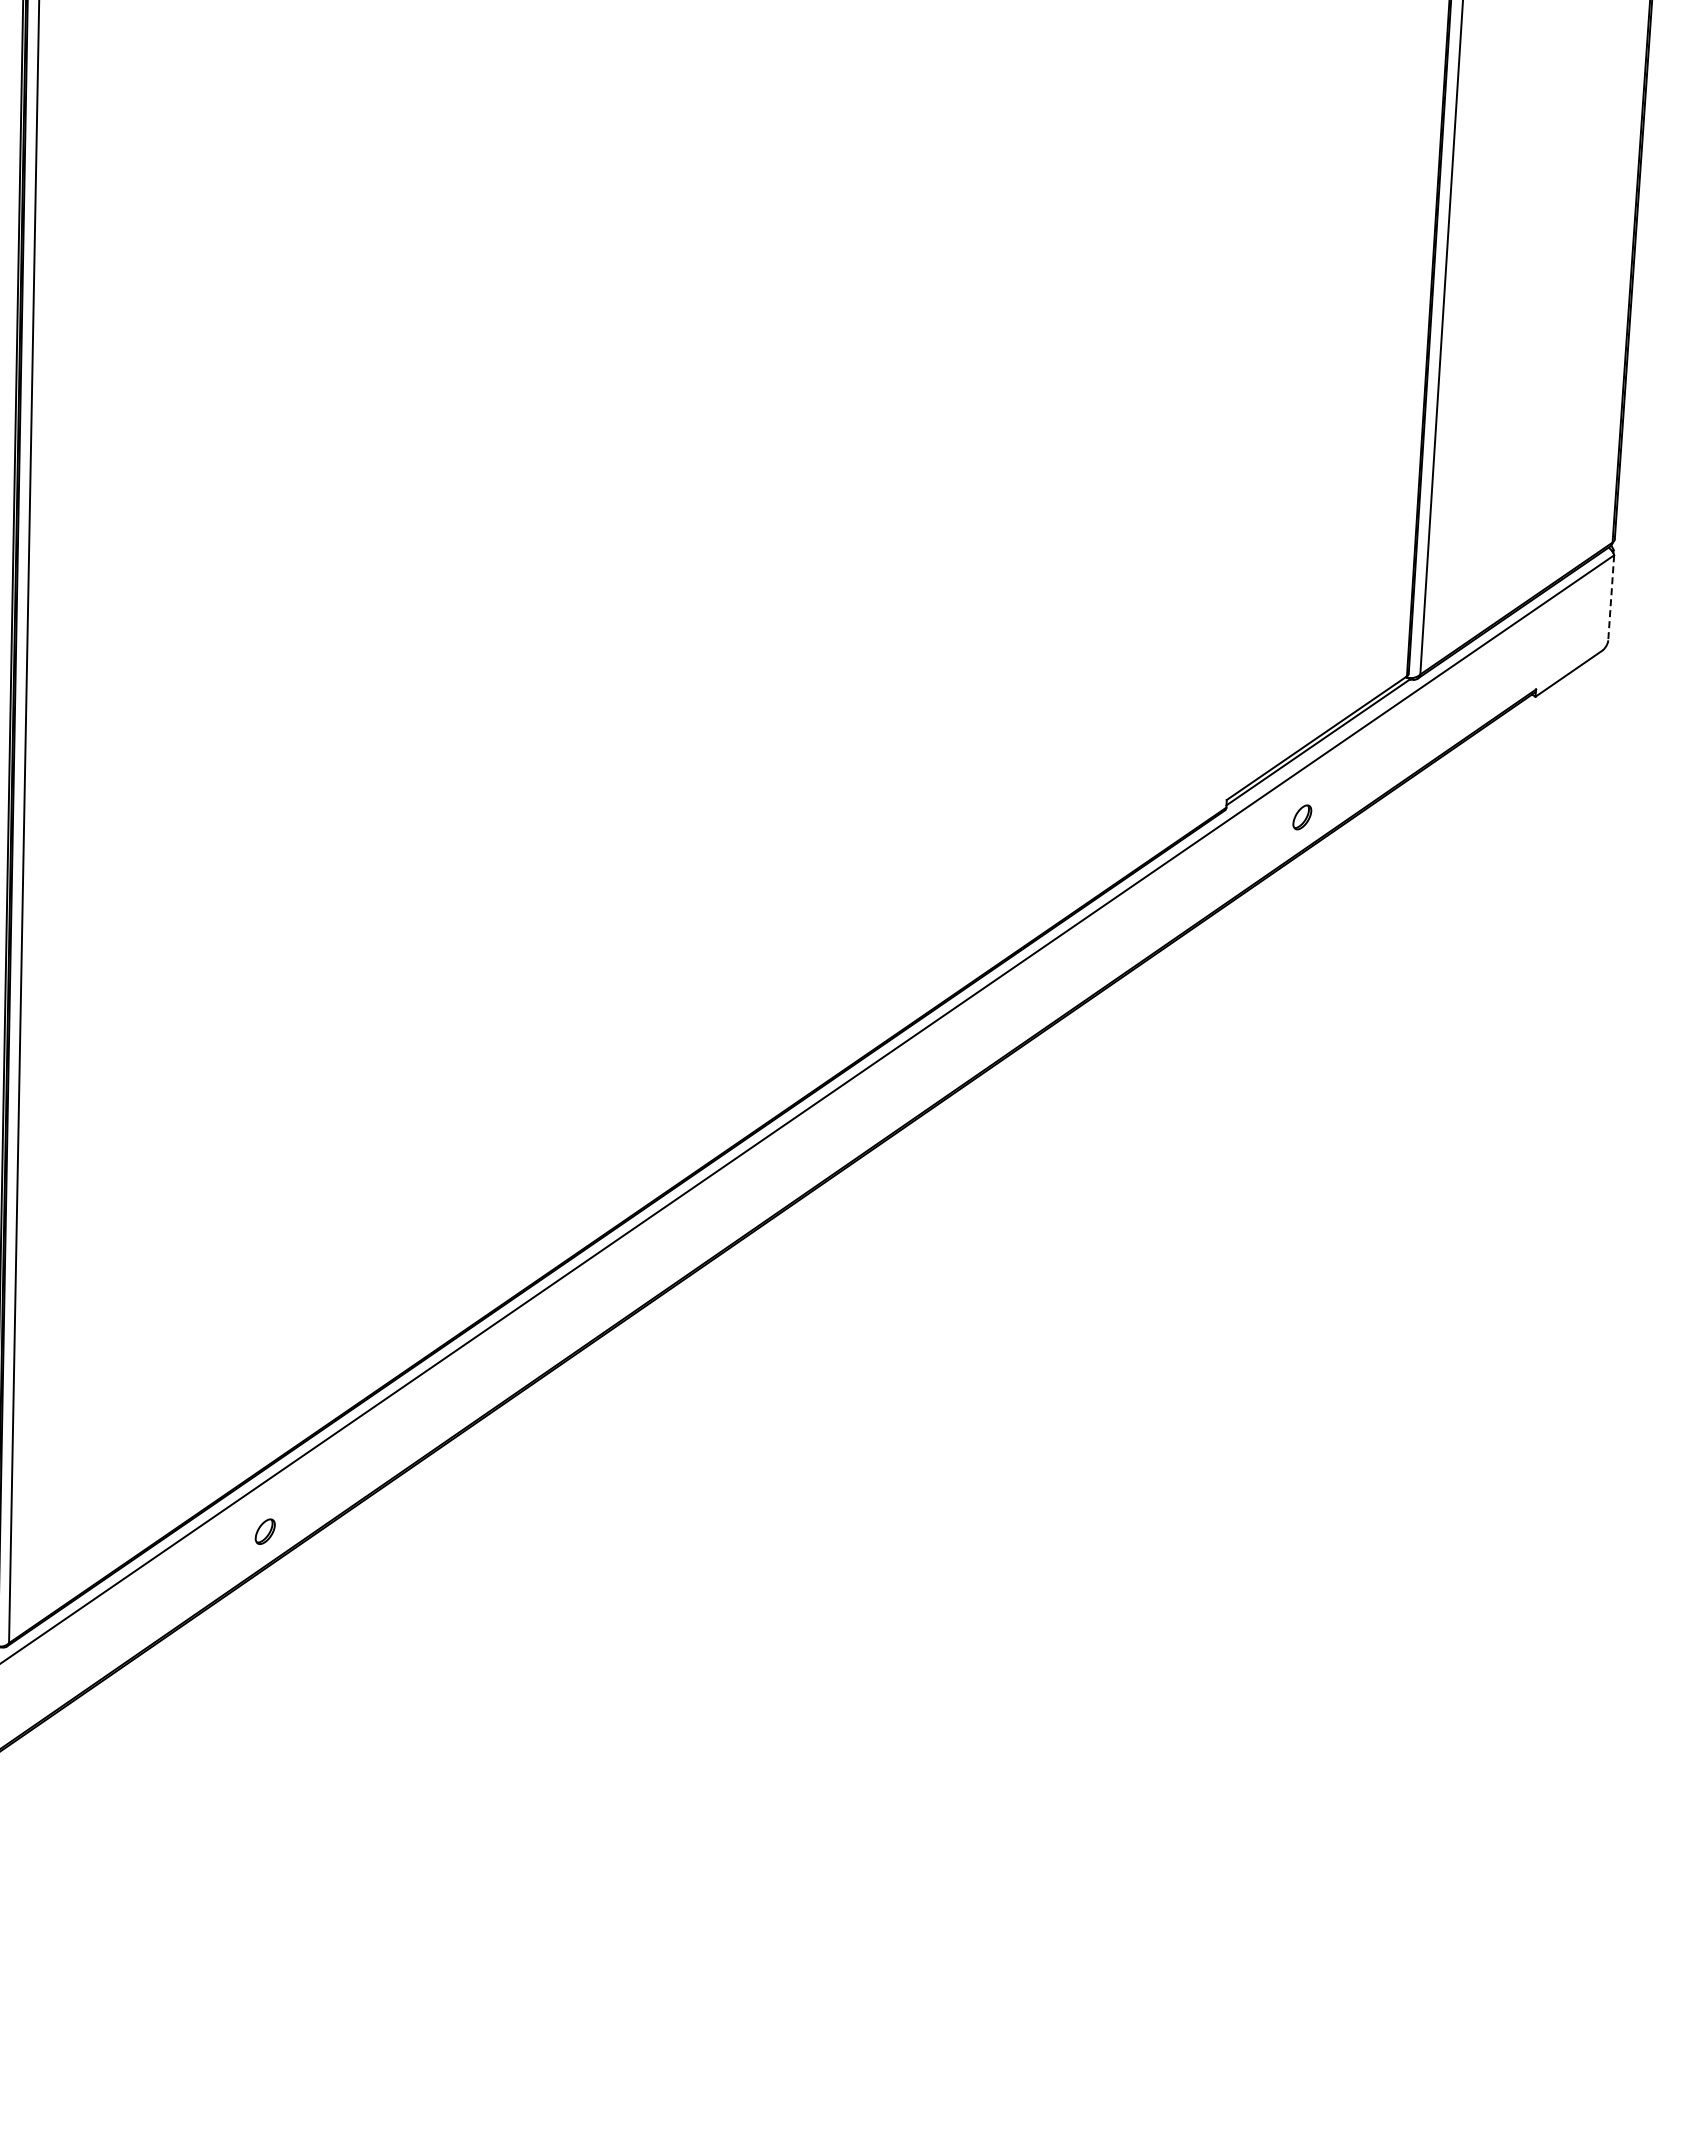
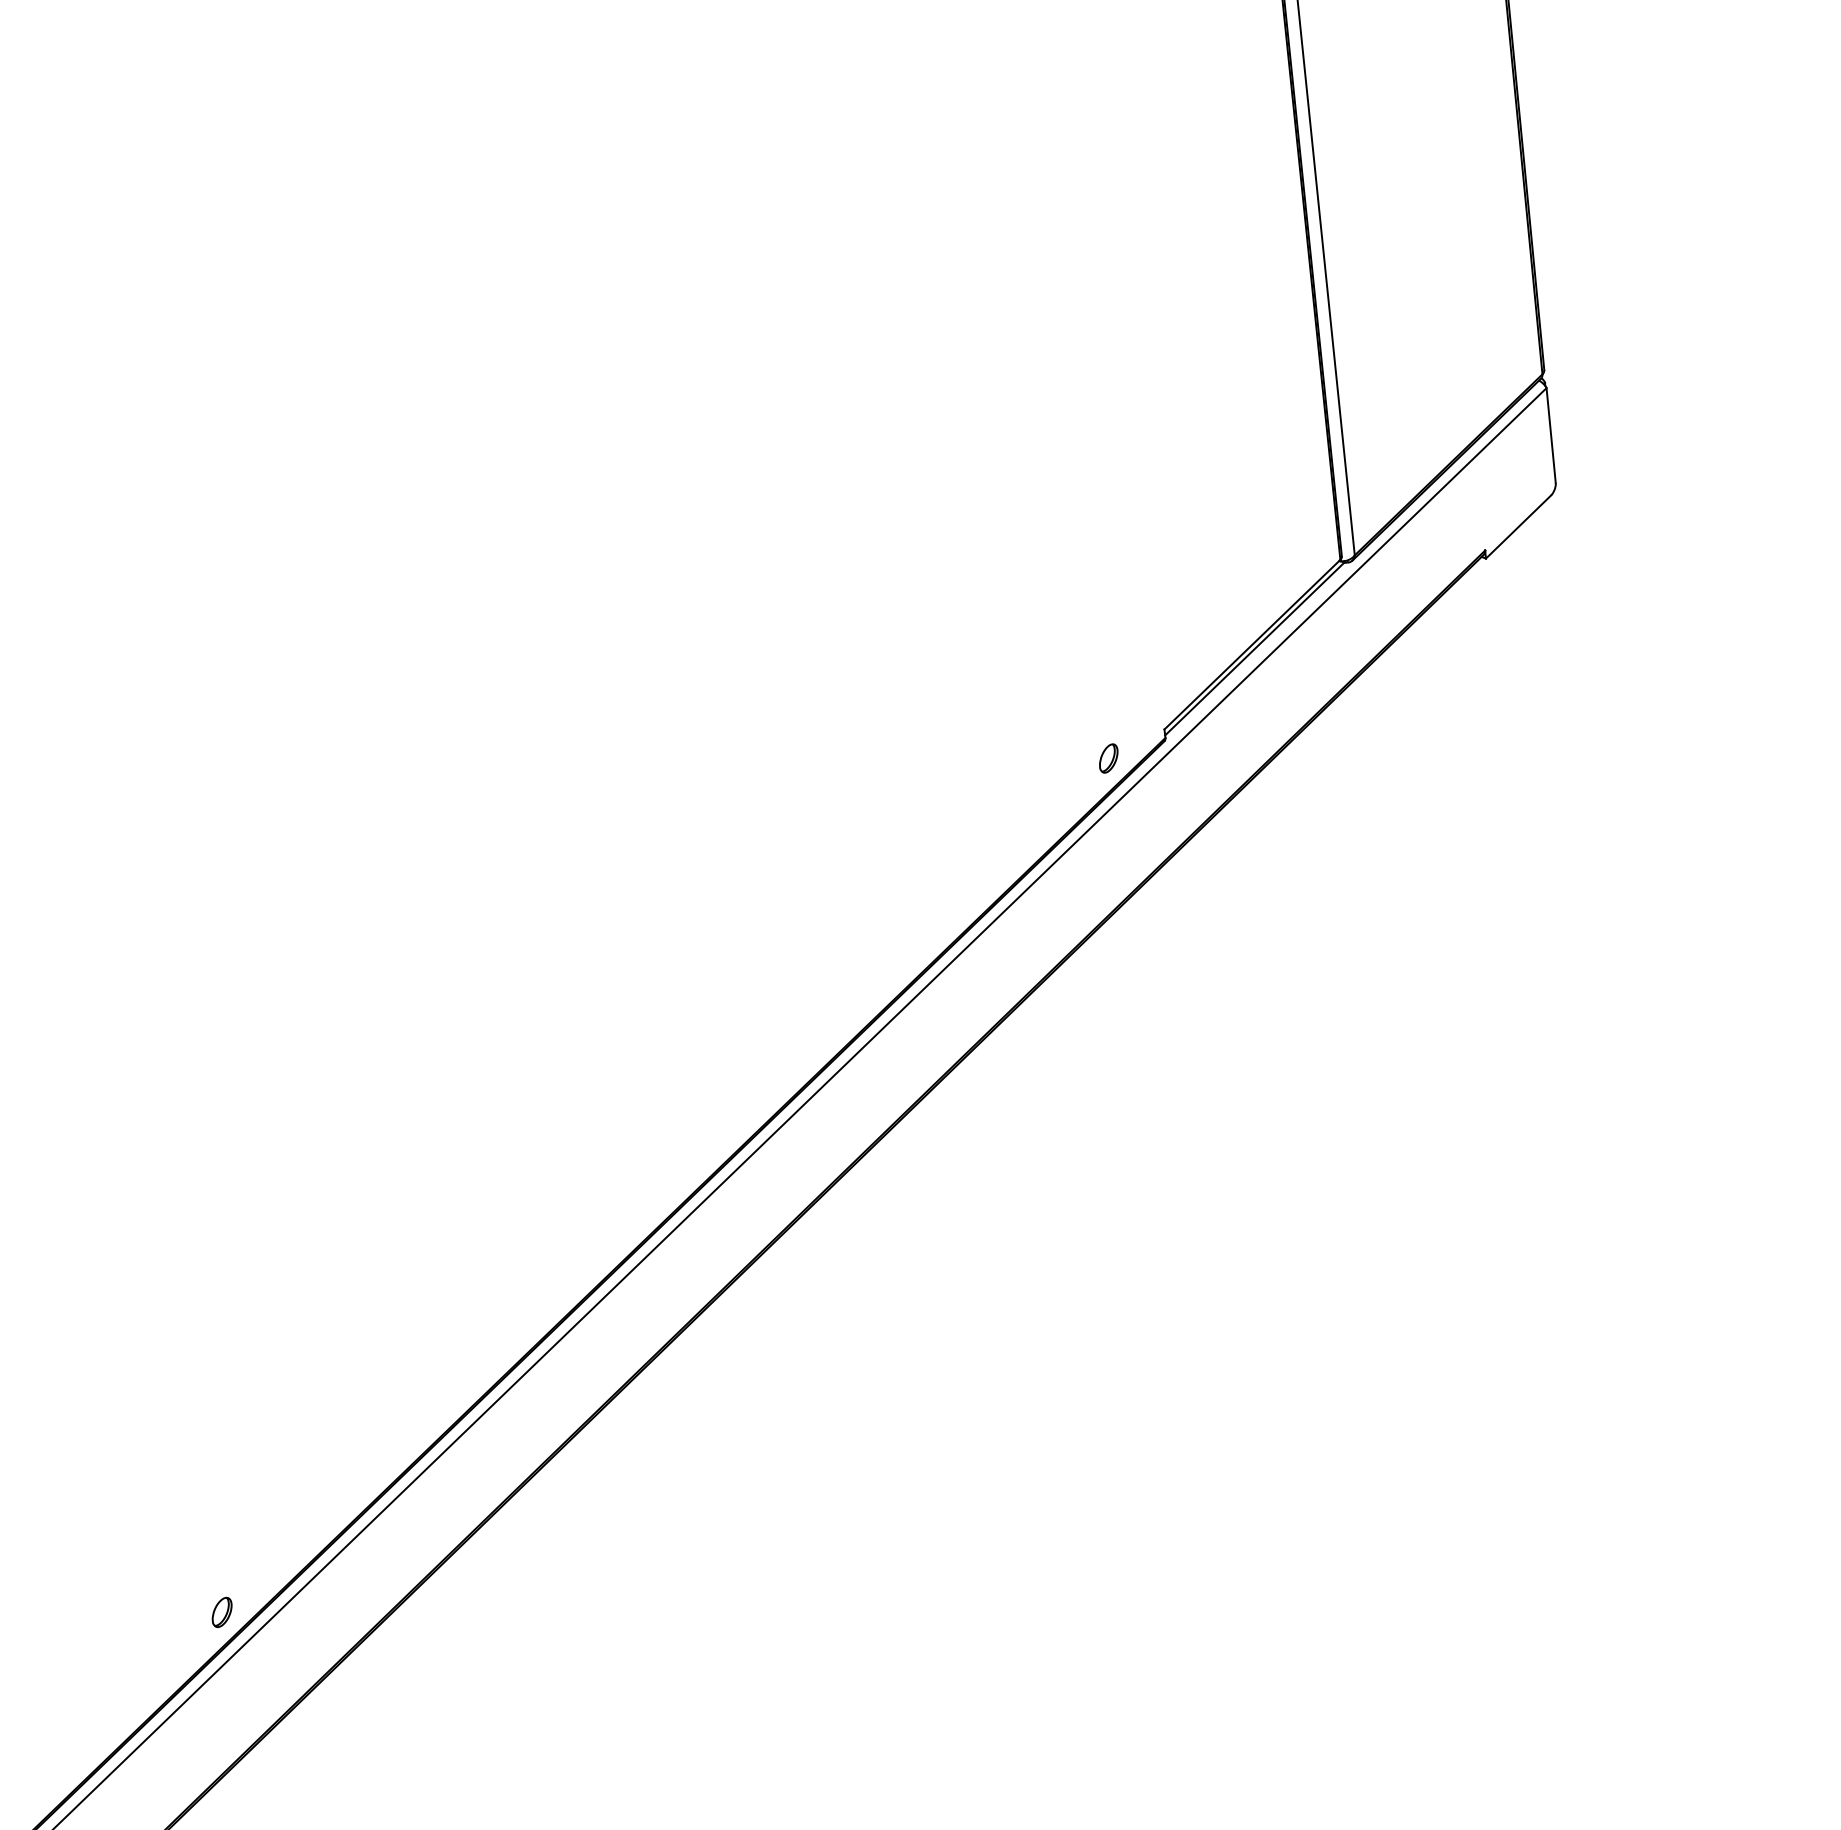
line: (1611, 597) -> (1551, 435), dashed -> solid
part: (1302, 817) -> (1108, 758), moved
part: (264, 1531) -> (221, 1612), moved

